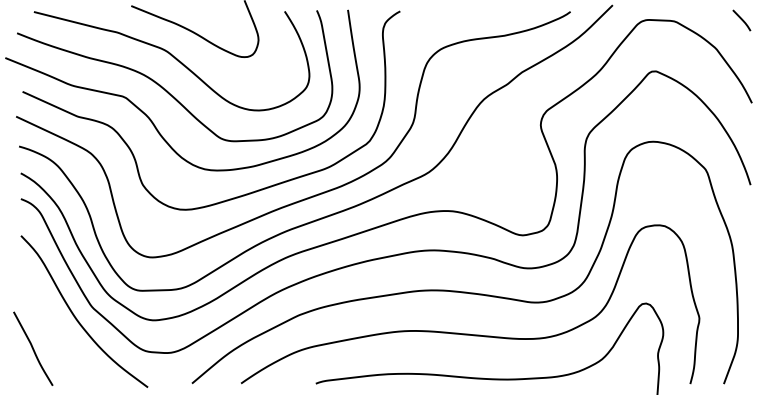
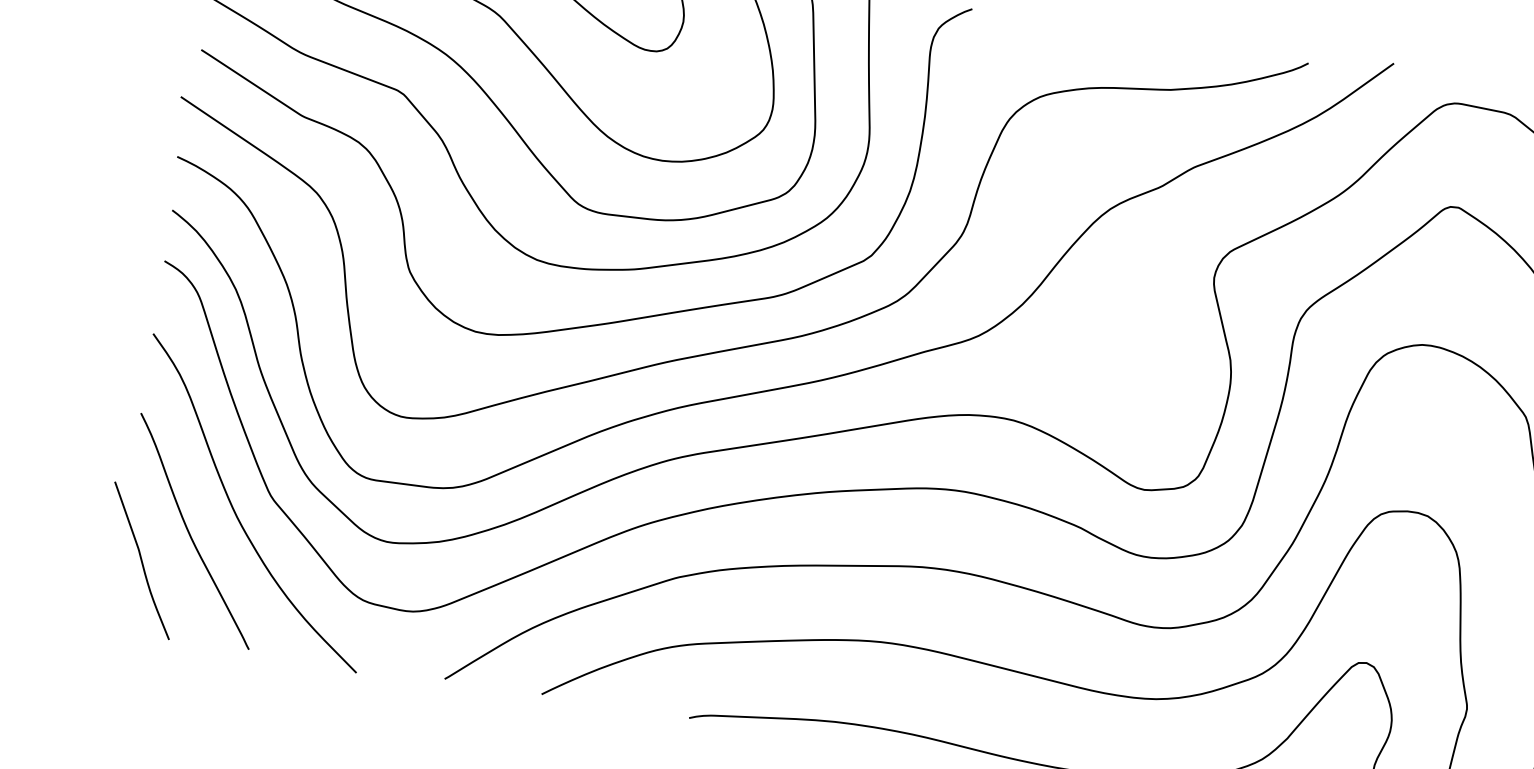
curve: (54, 329) -> (189, 529), added

